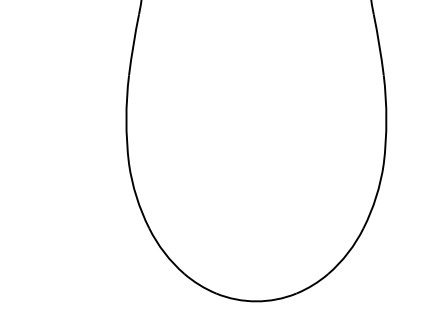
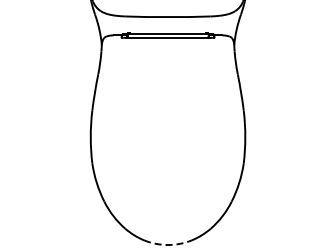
arc: (257, 302) -> (168, 245), solid -> dashed

